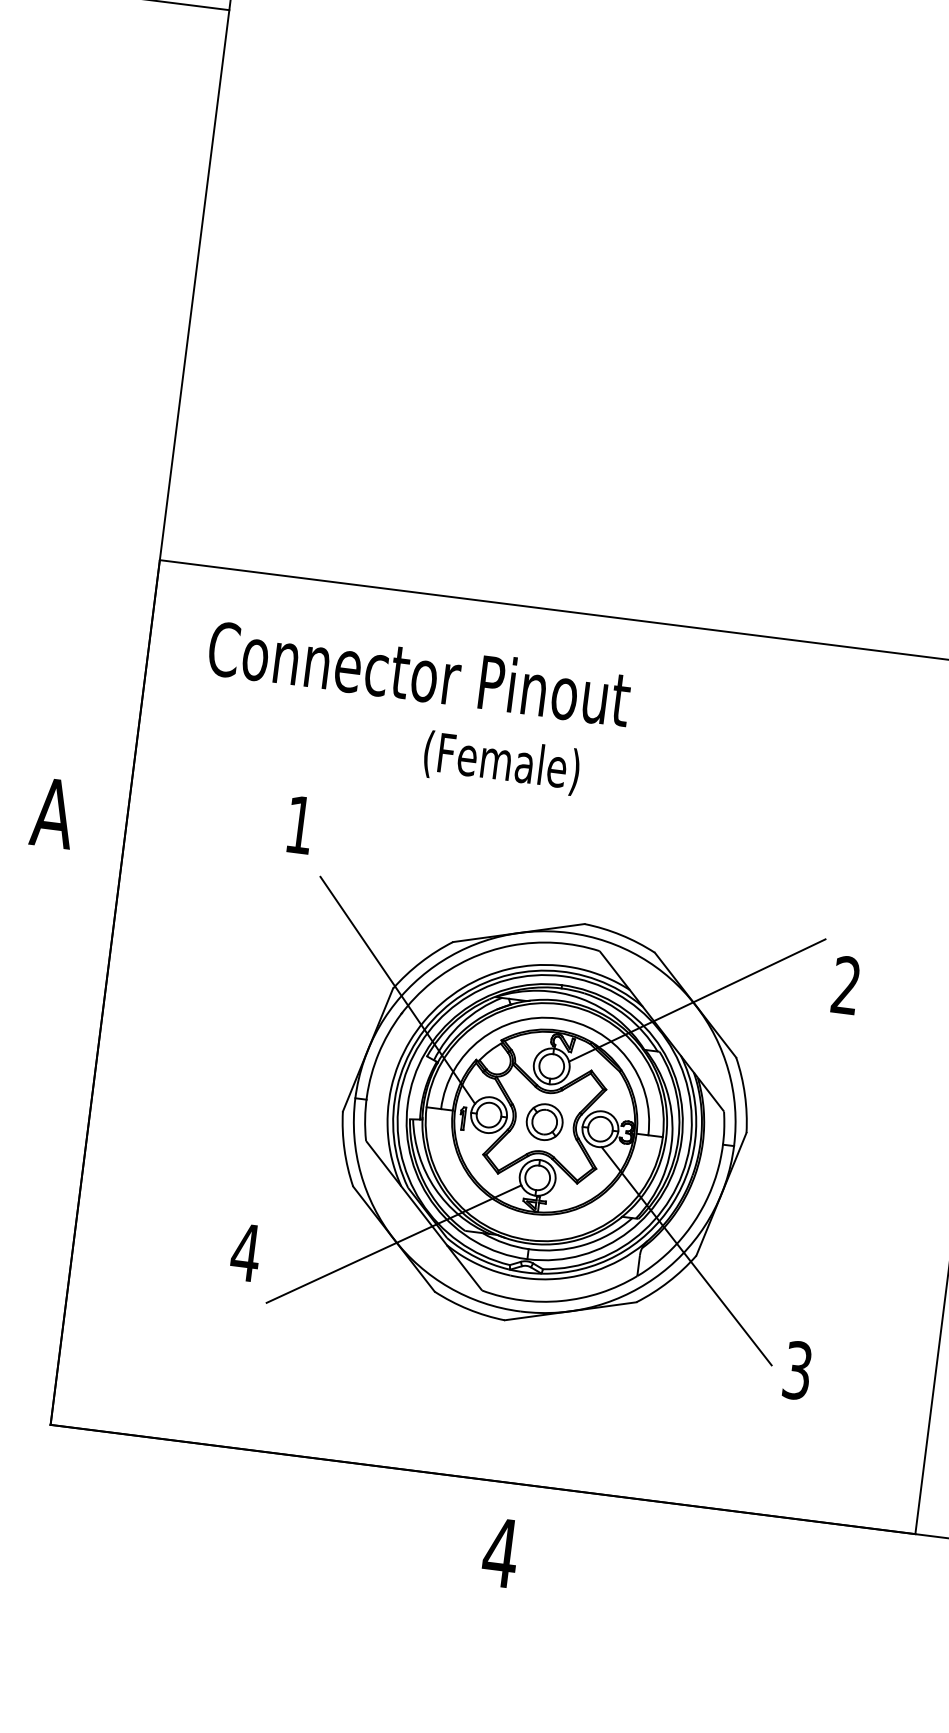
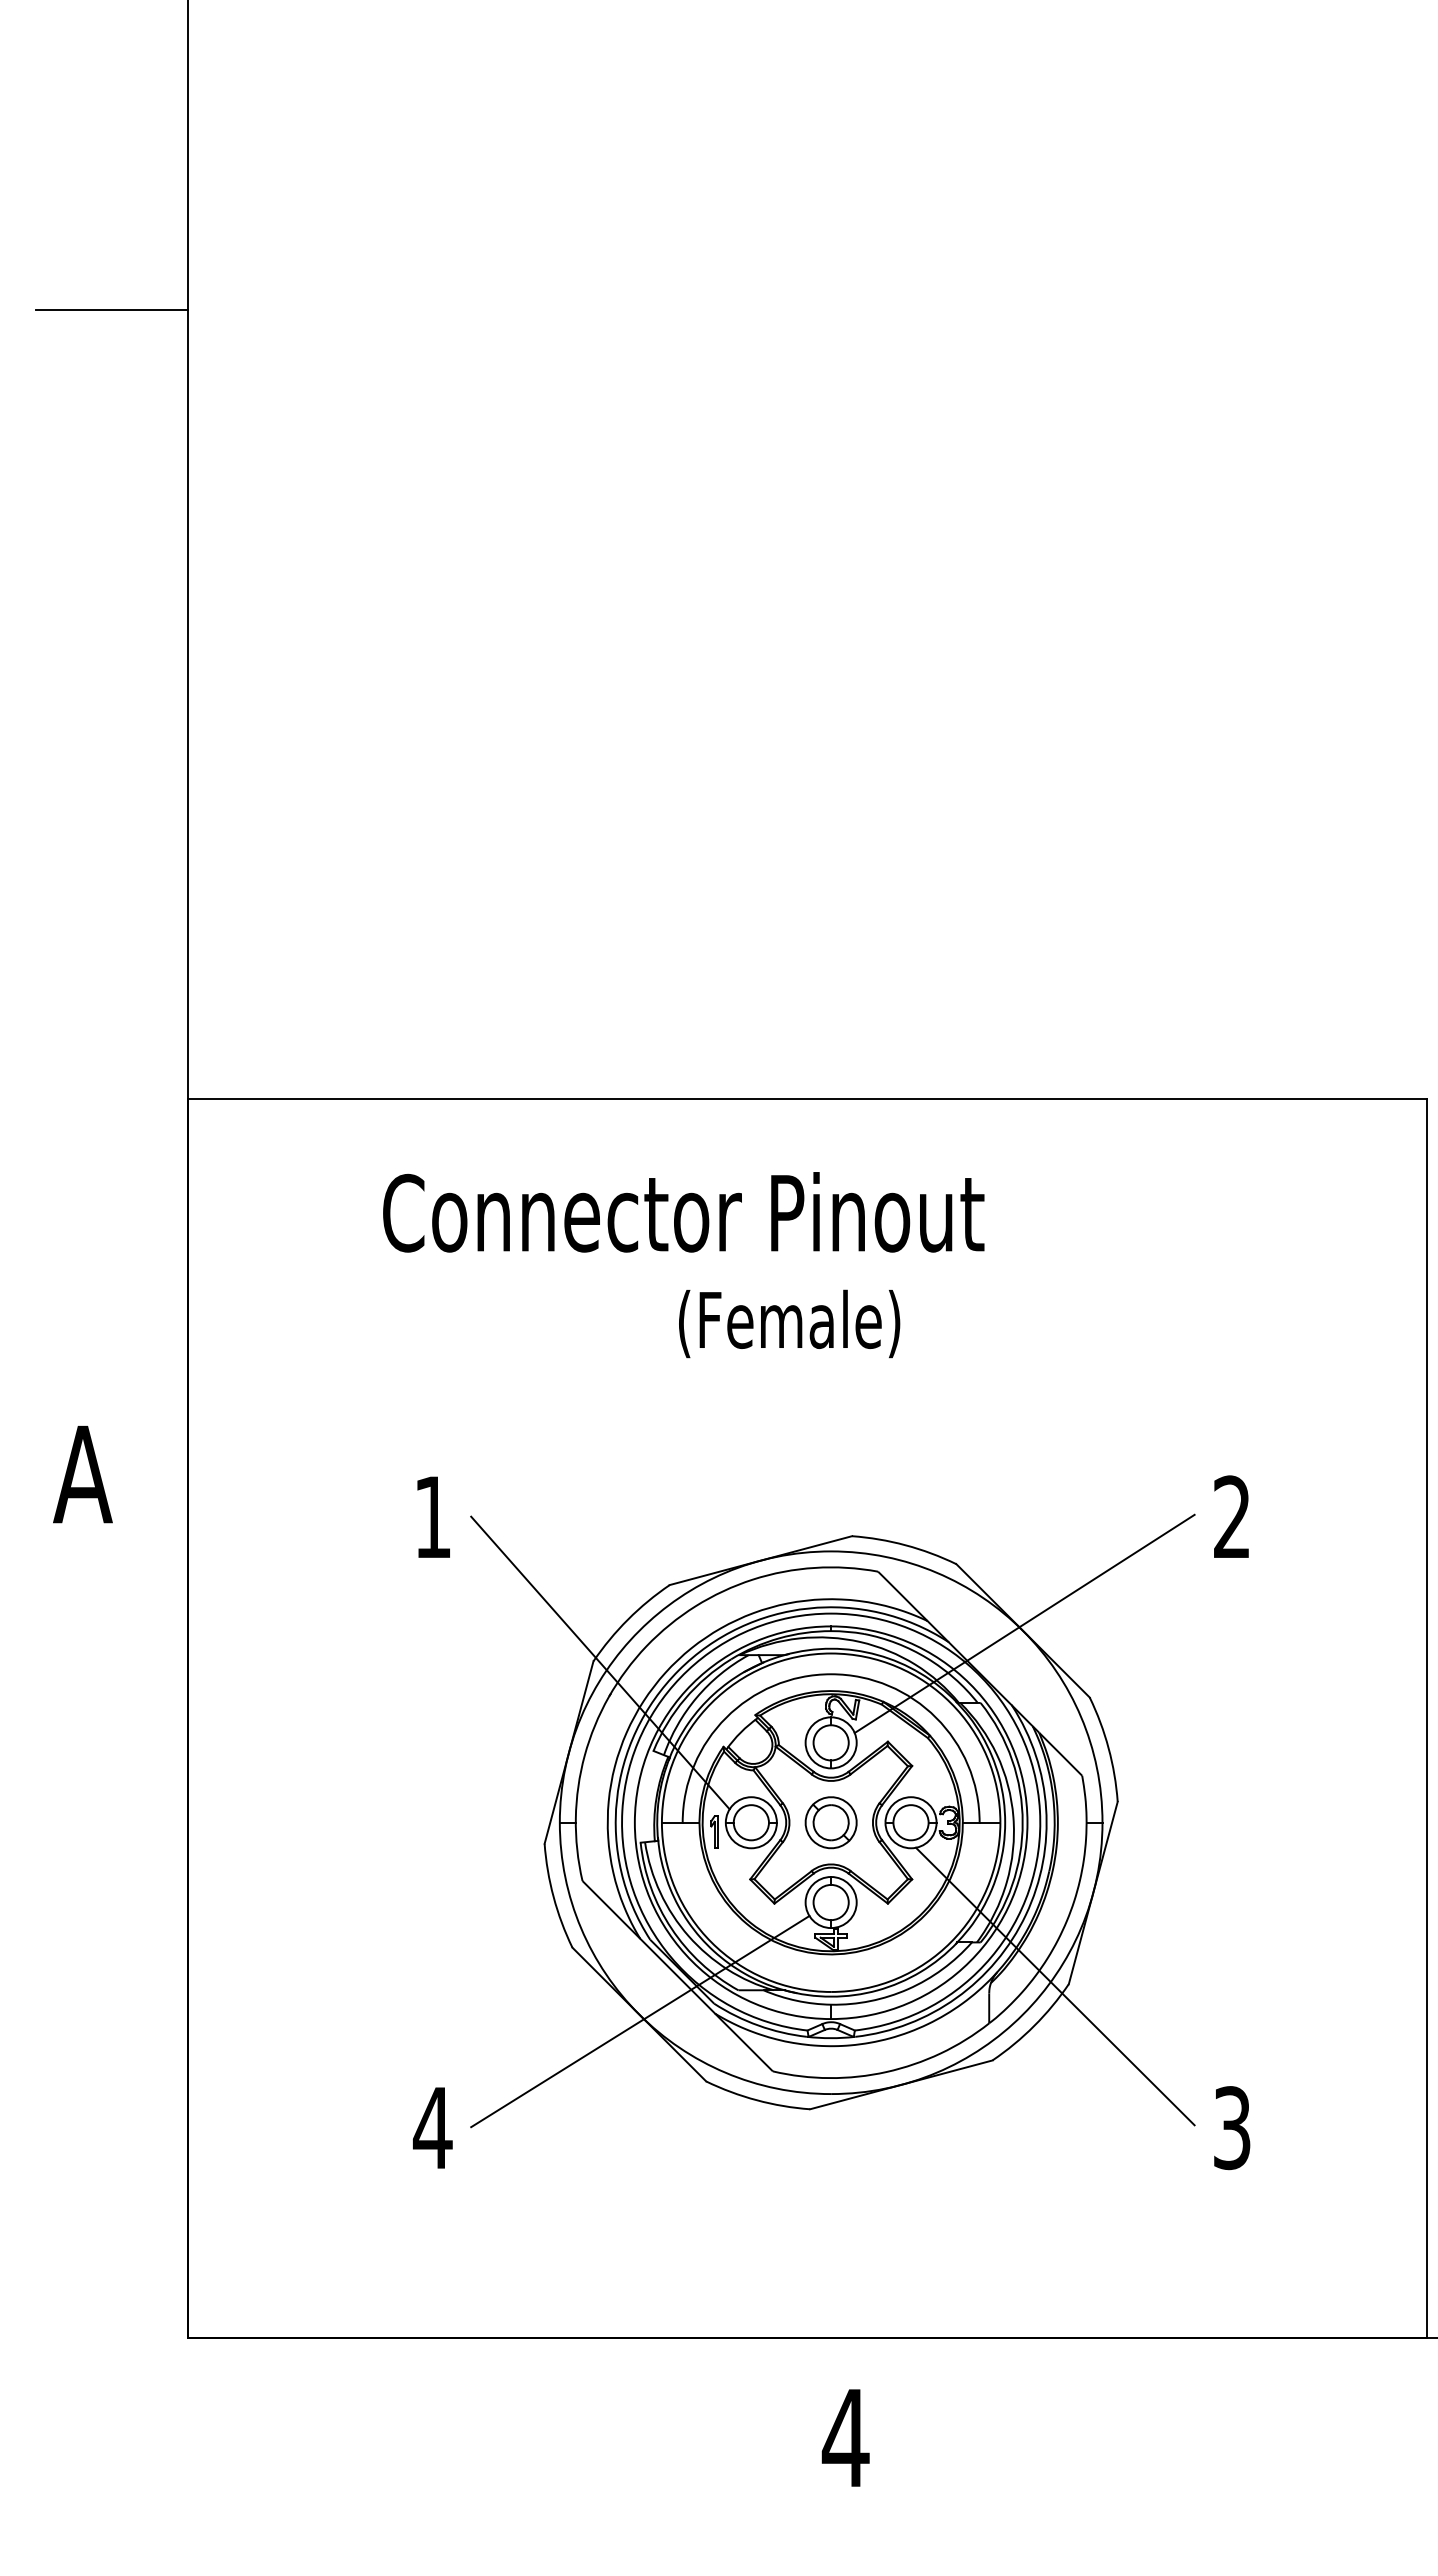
text: (419, 673) -> (683, 1212), moved
text: (501, 762) -> (789, 1323), moved
text: (300, 824) -> (433, 1516), moved
text: (845, 984) -> (1231, 1516), moved
text: (245, 1252) -> (432, 2127), moved

